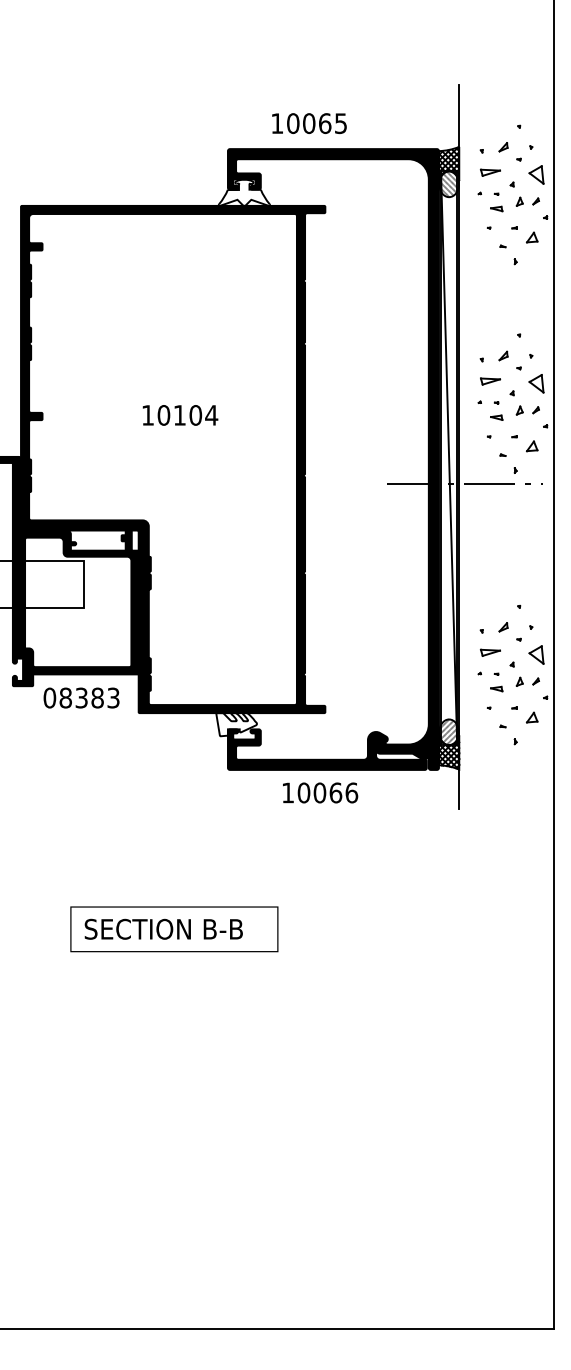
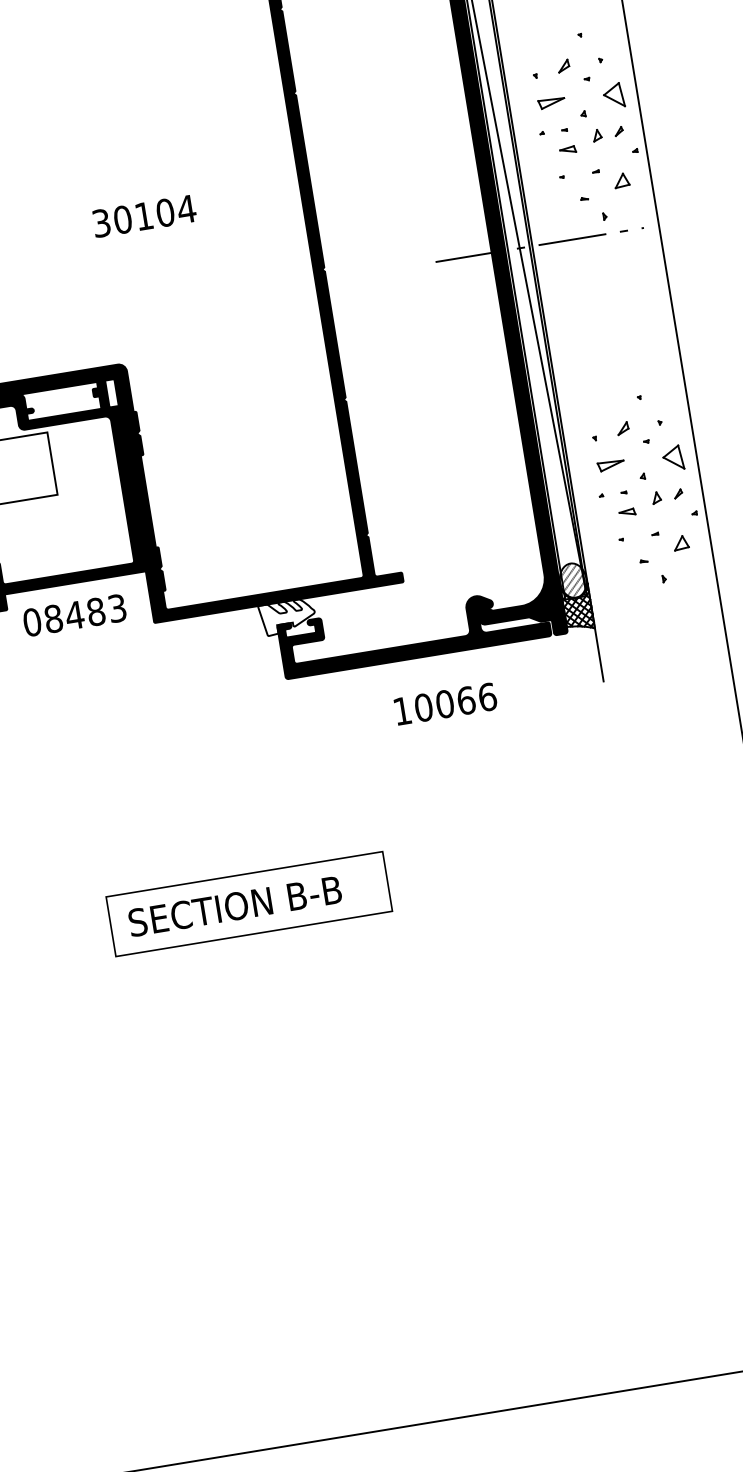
text: (147, 415) -> (100, 223), 10104 -> 30104
text: (81, 697) -> (74, 614), 08383 -> 08483
text: (320, 792) -> (445, 703), moved

